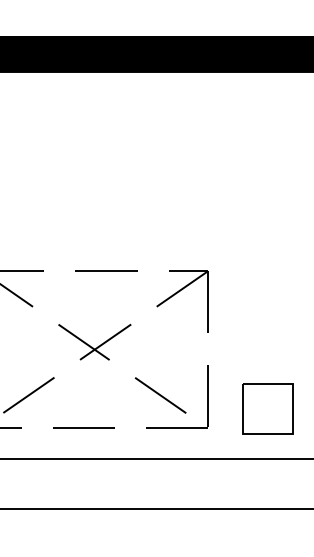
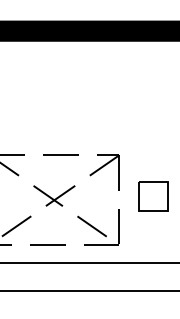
part: (267, 409) -> (153, 196), moved

